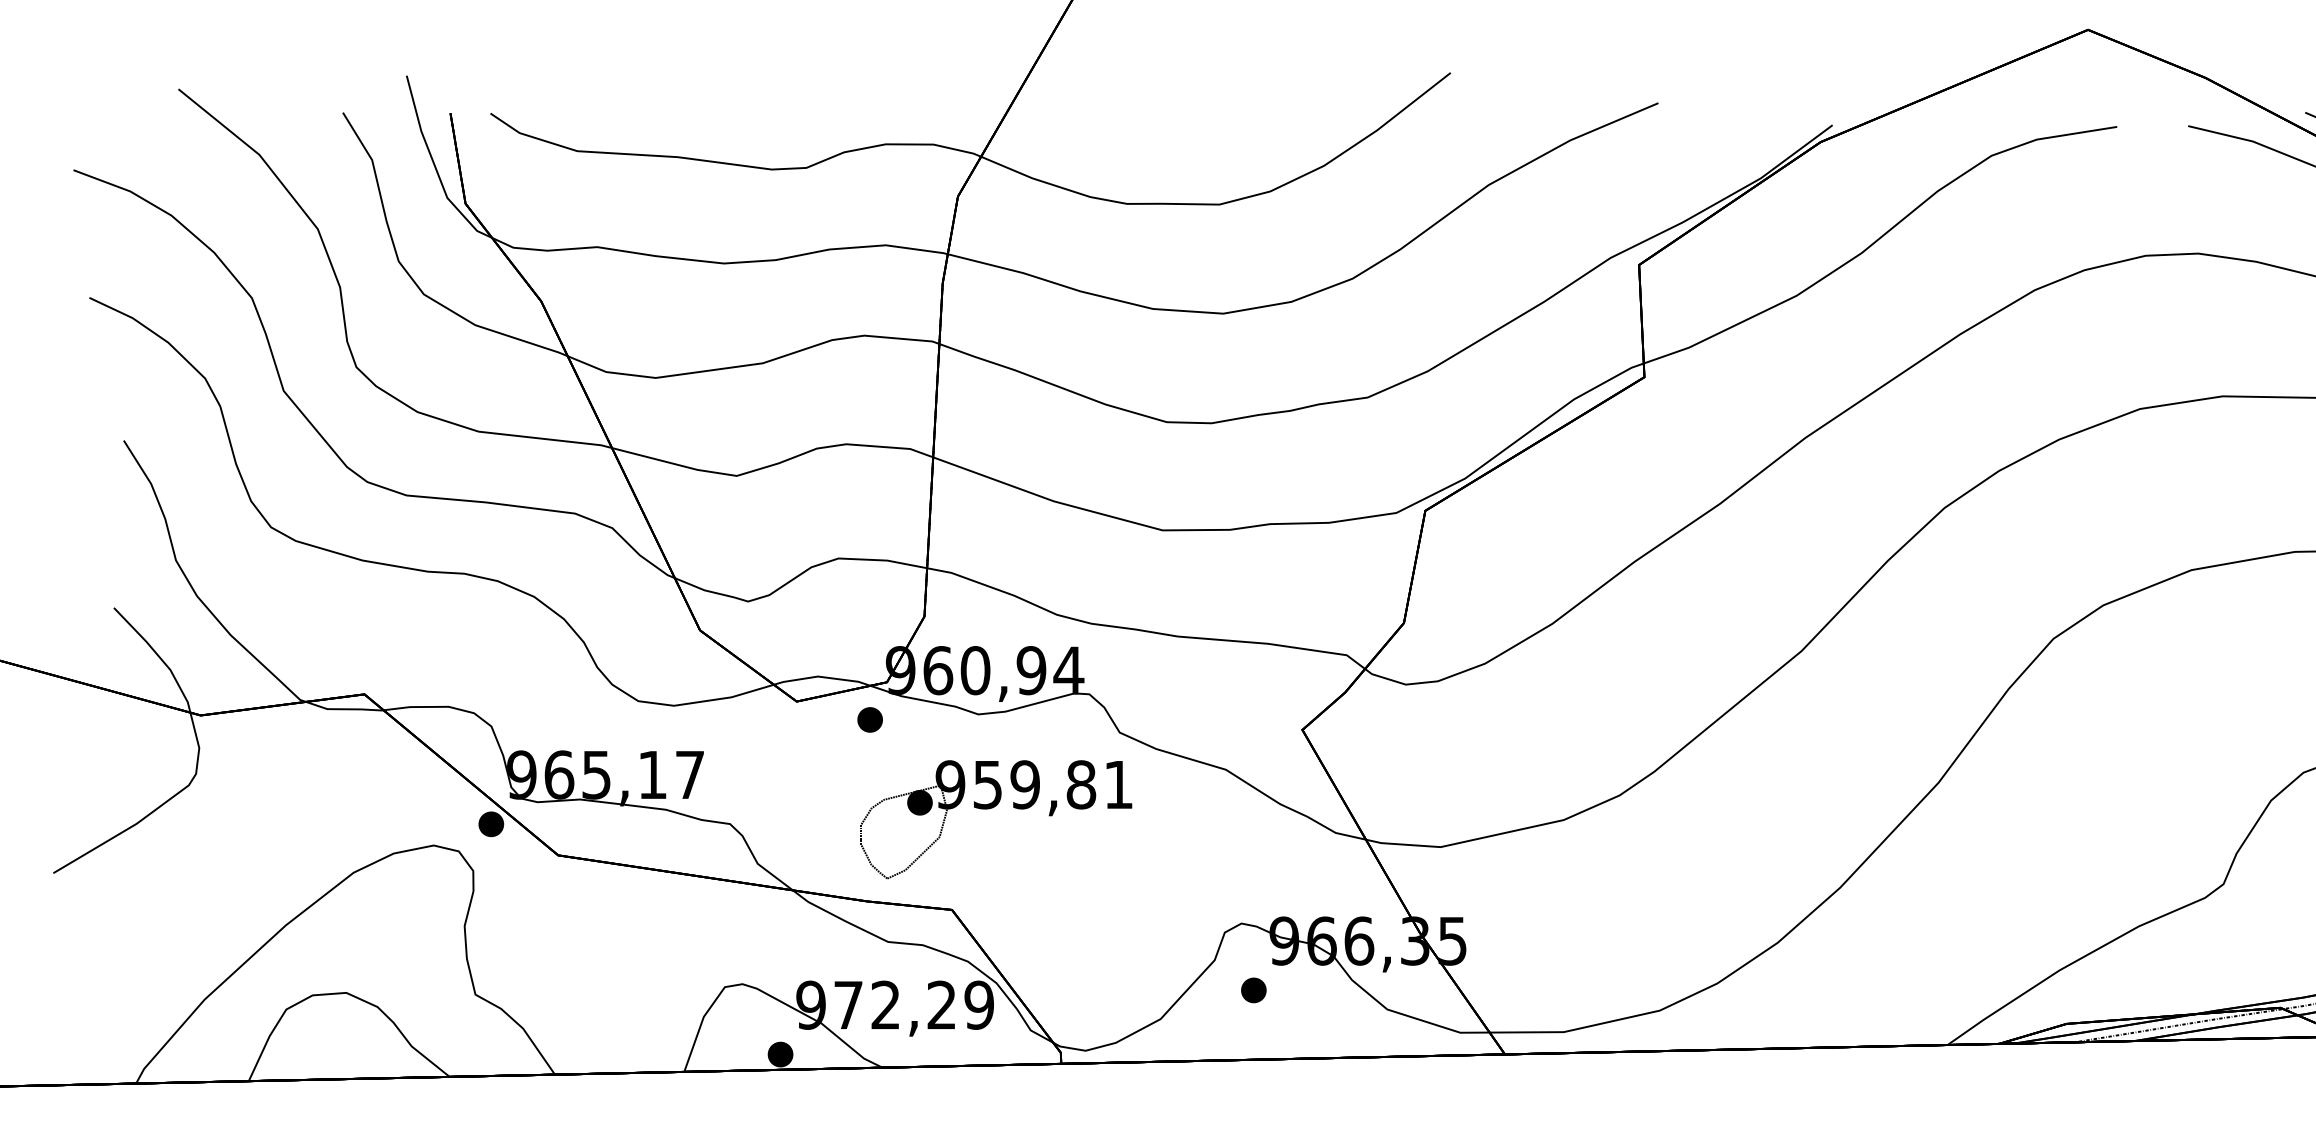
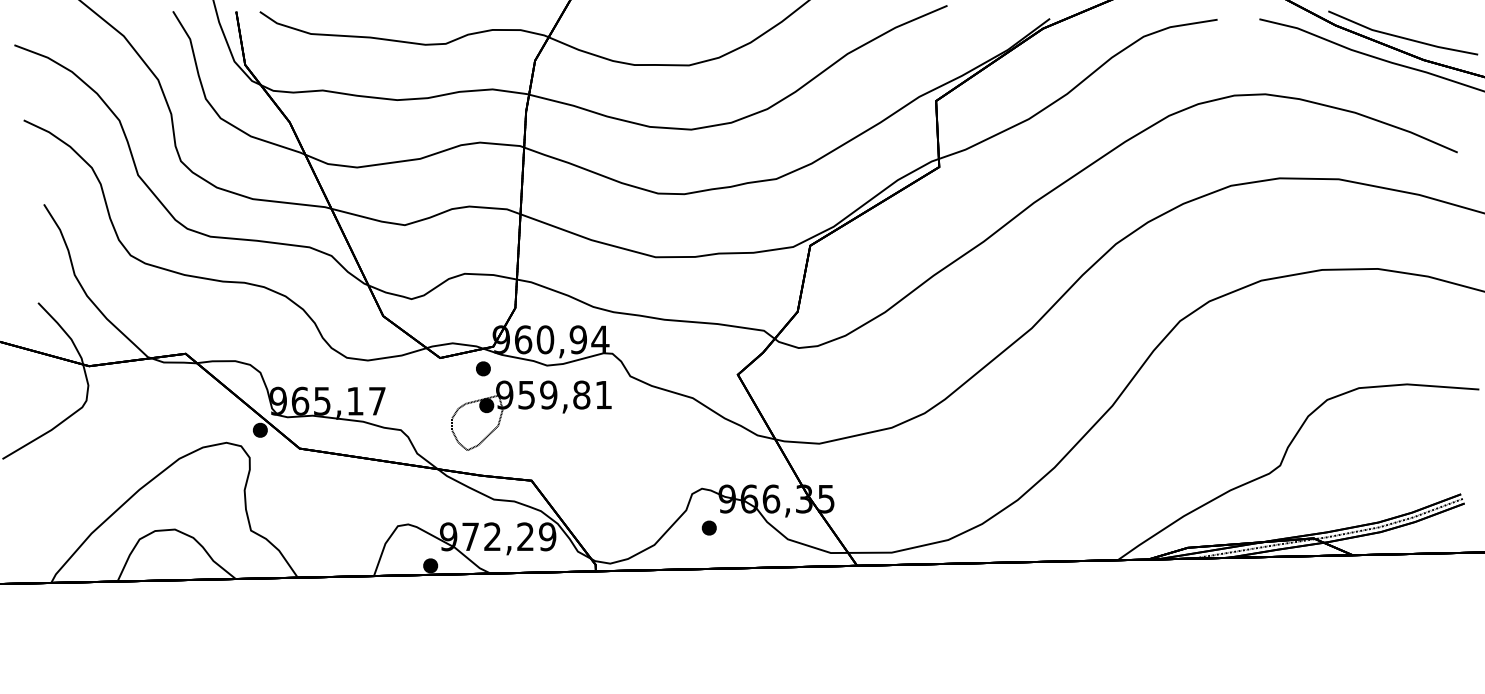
part: (994, 807) -> (530, 408), moved

